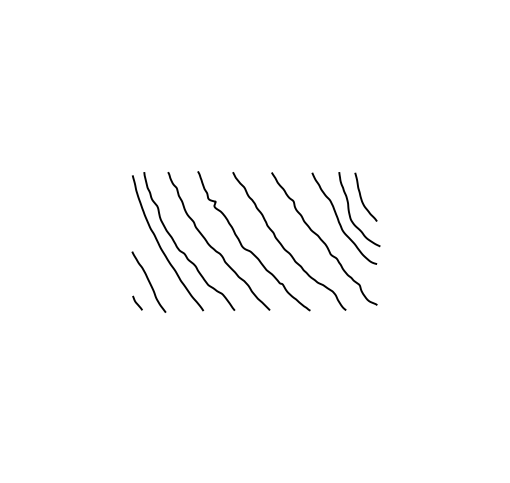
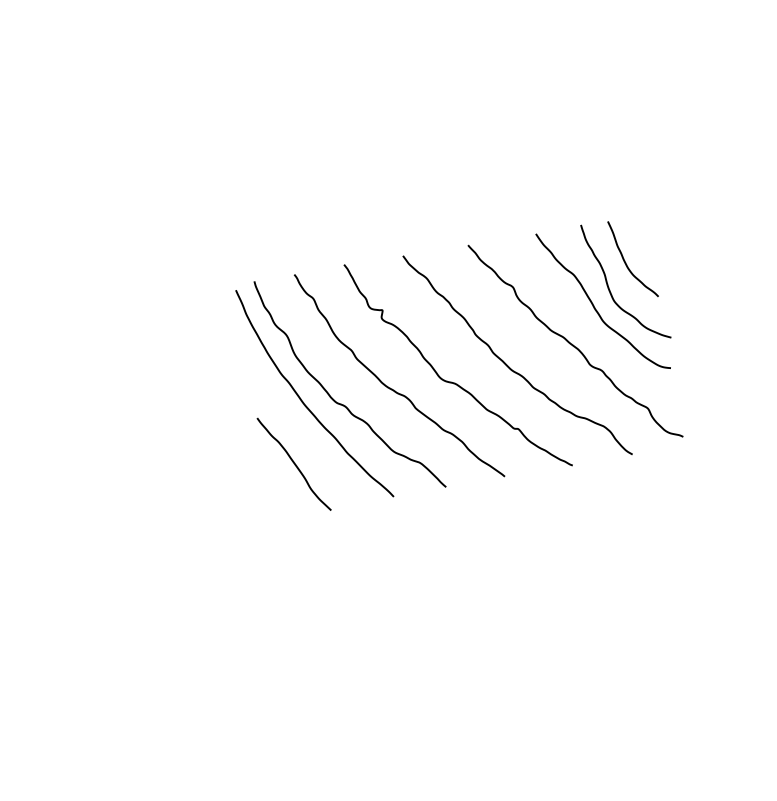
curve: (137, 302) -> (280, 501), removed

